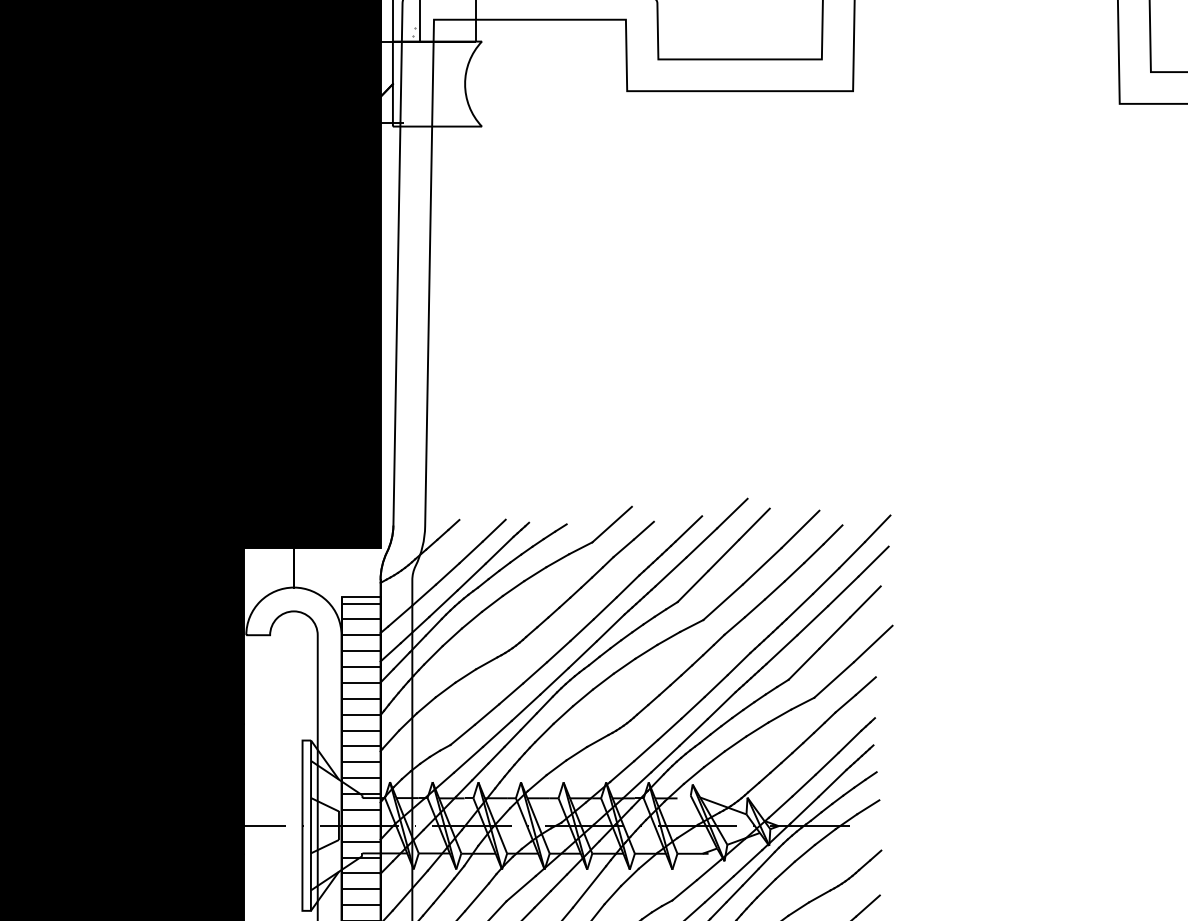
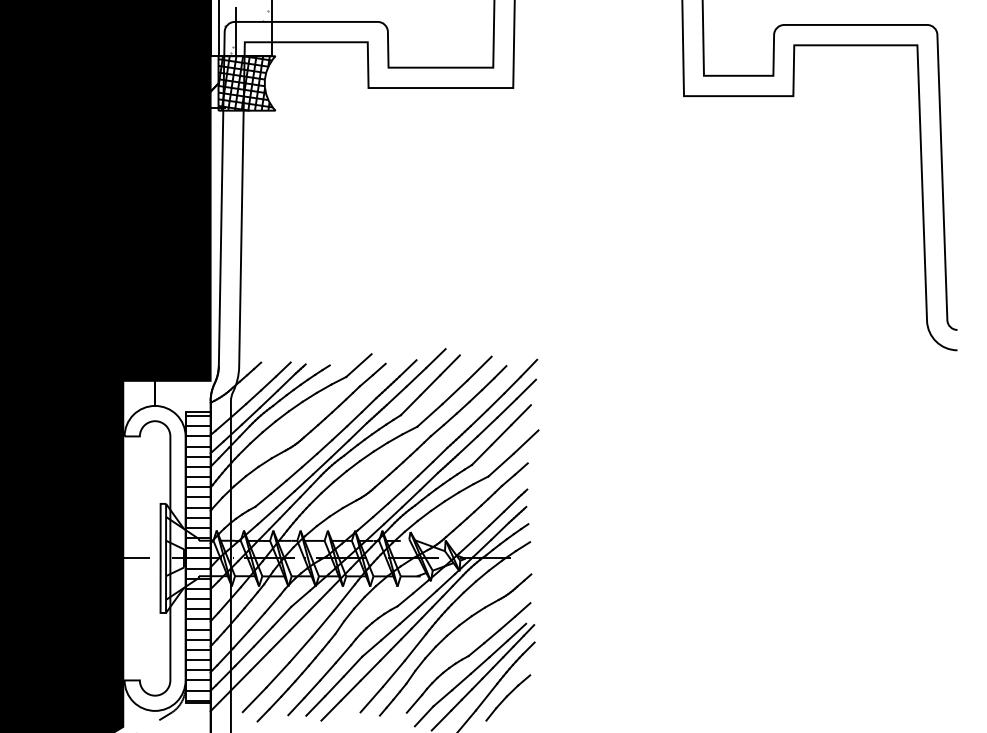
hatch: (436, 84) -> (246, 83), added

